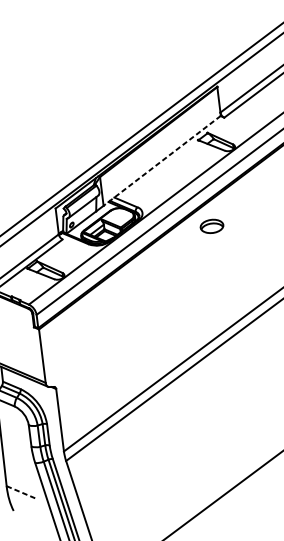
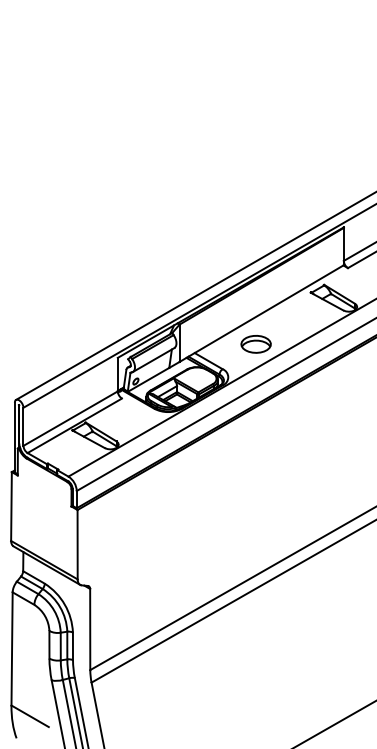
line: (162, 160) -> (261, 313), dashed -> solid
part: (211, 226) -> (255, 344), moved
line: (22, 492) -> (30, 716), dashed -> solid

